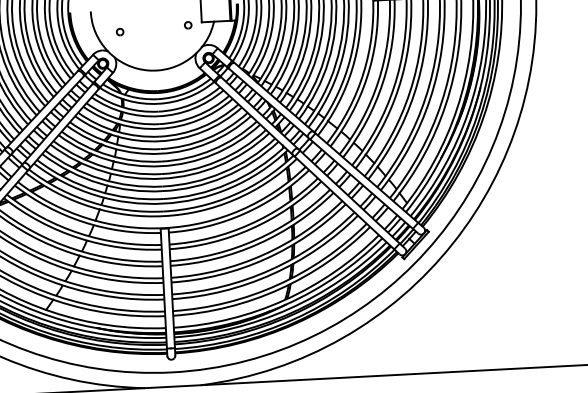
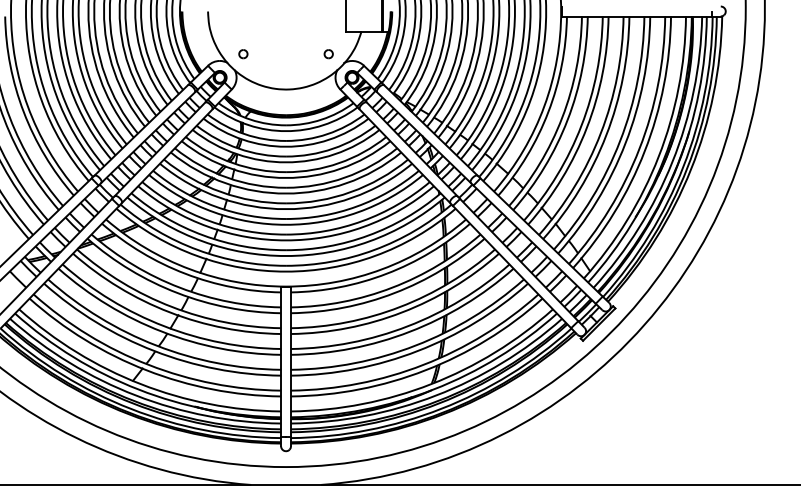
part: (188, 25) -> (328, 54), moved
part: (120, 32) -> (243, 54), moved

